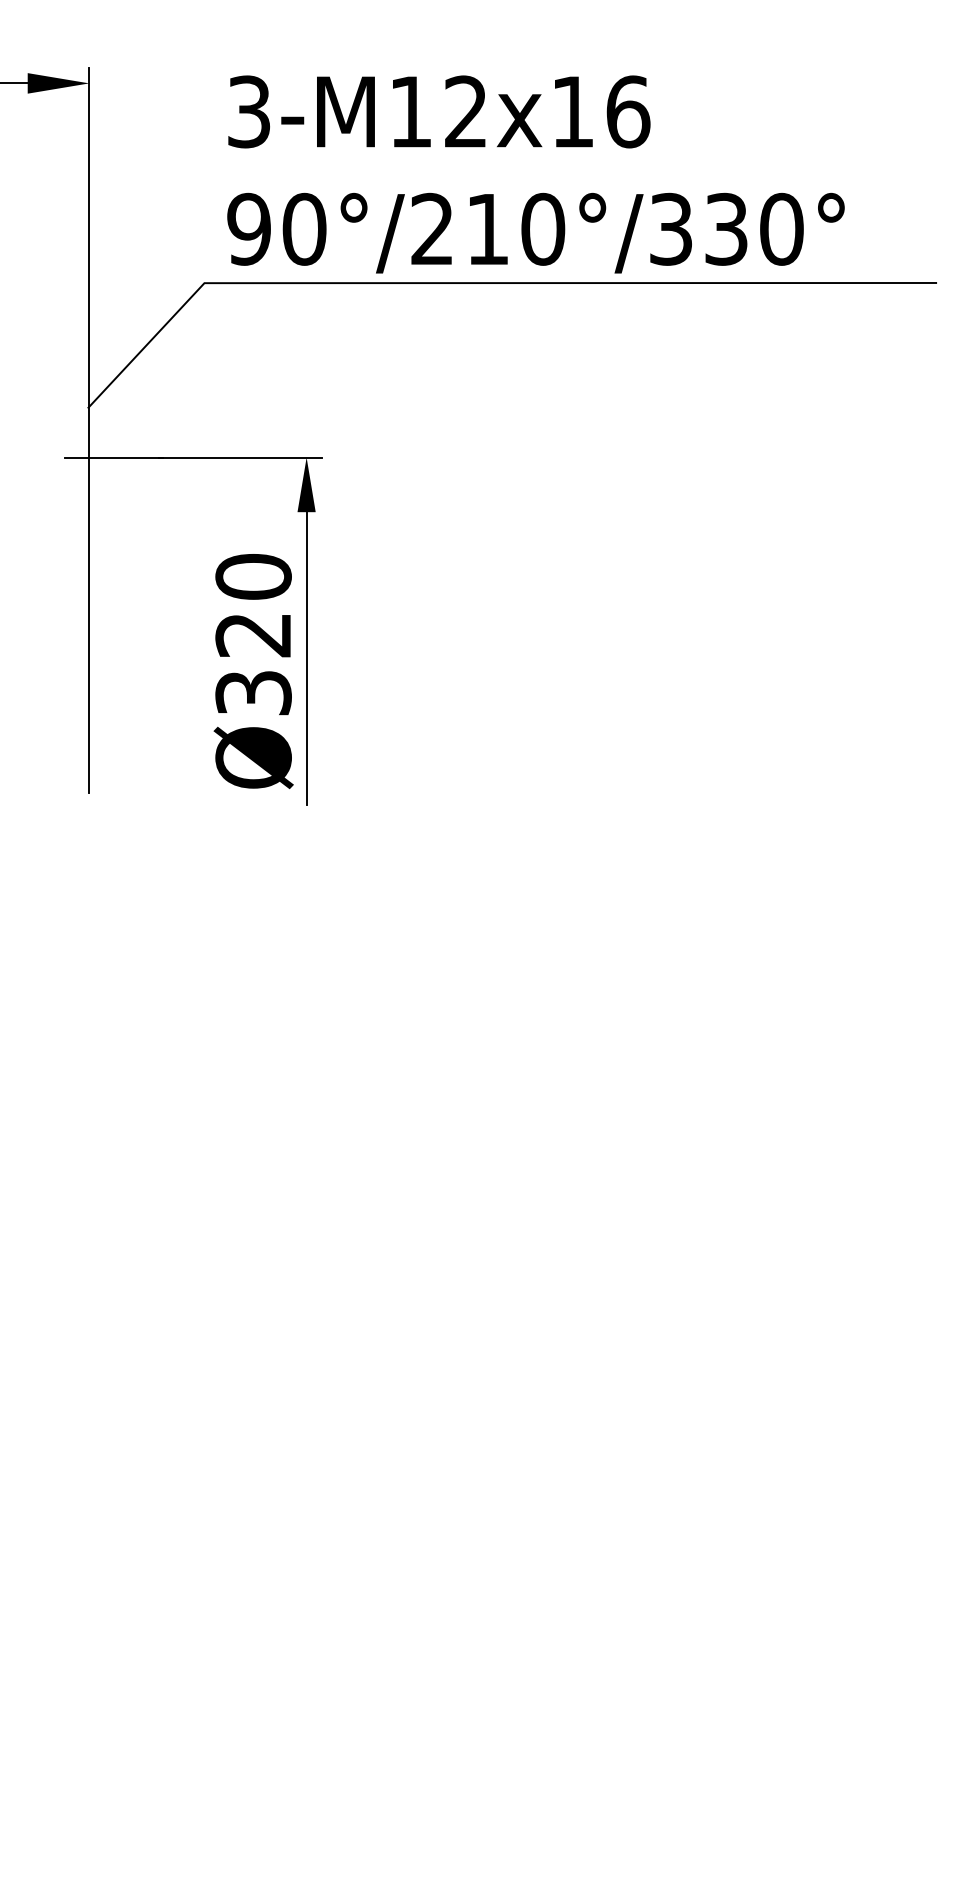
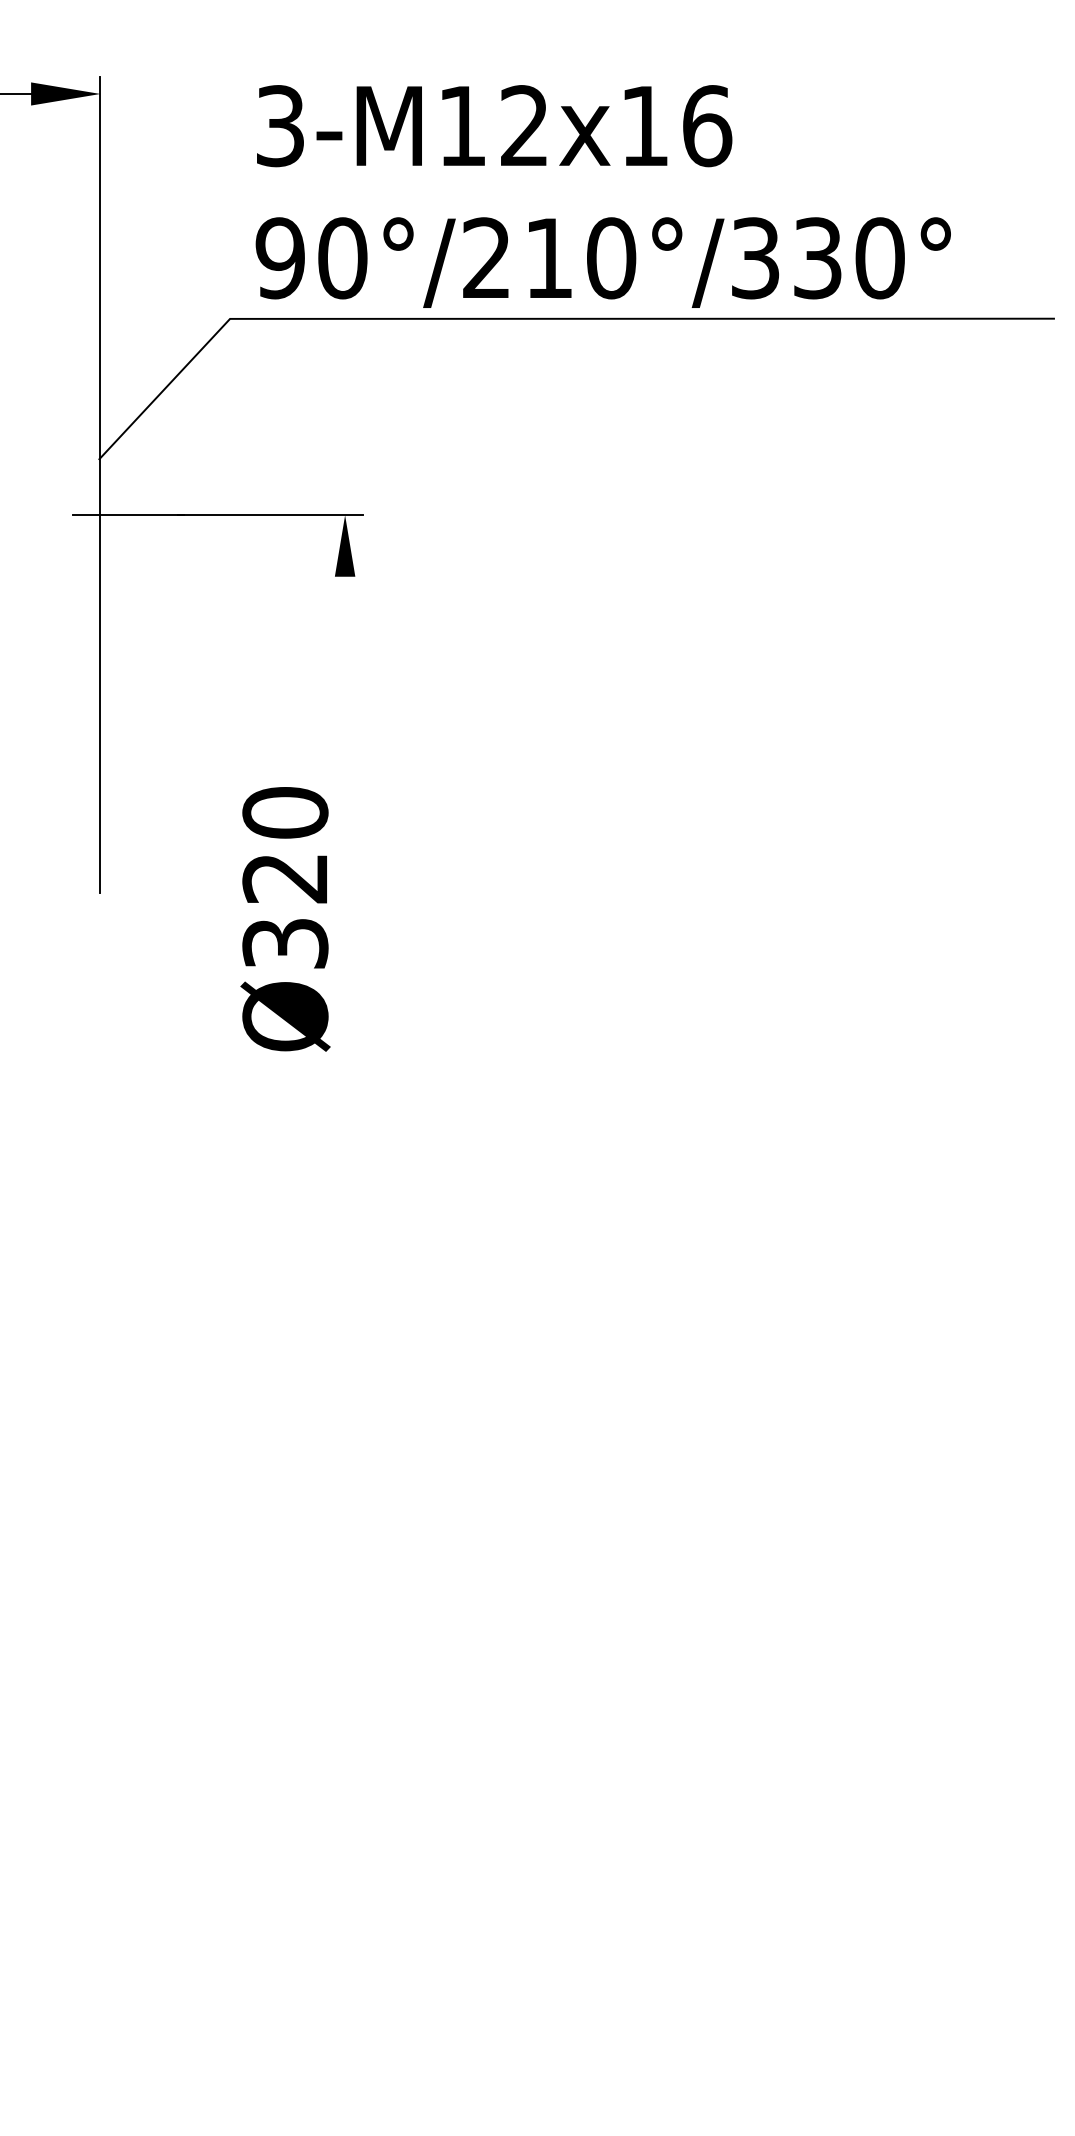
line: (306, 646) -> (344, 727), removed
text: (253, 671) -> (285, 919), moved

